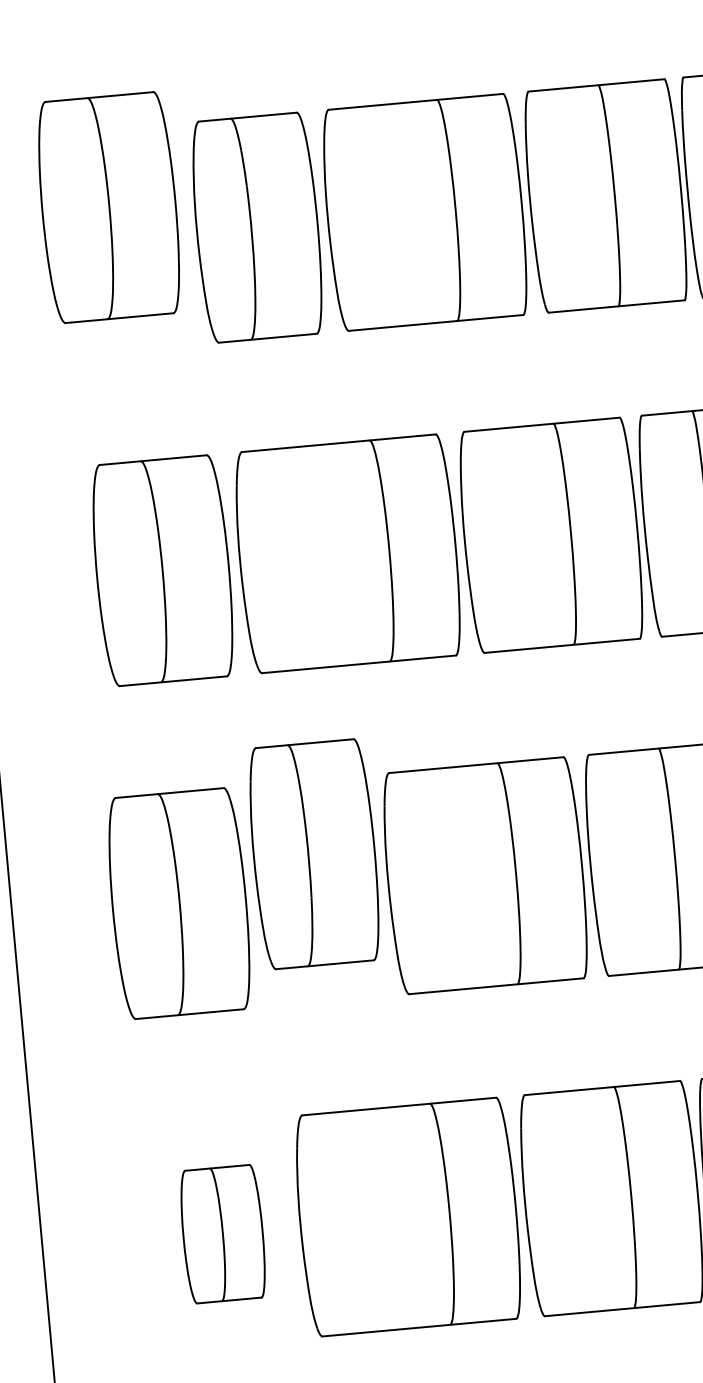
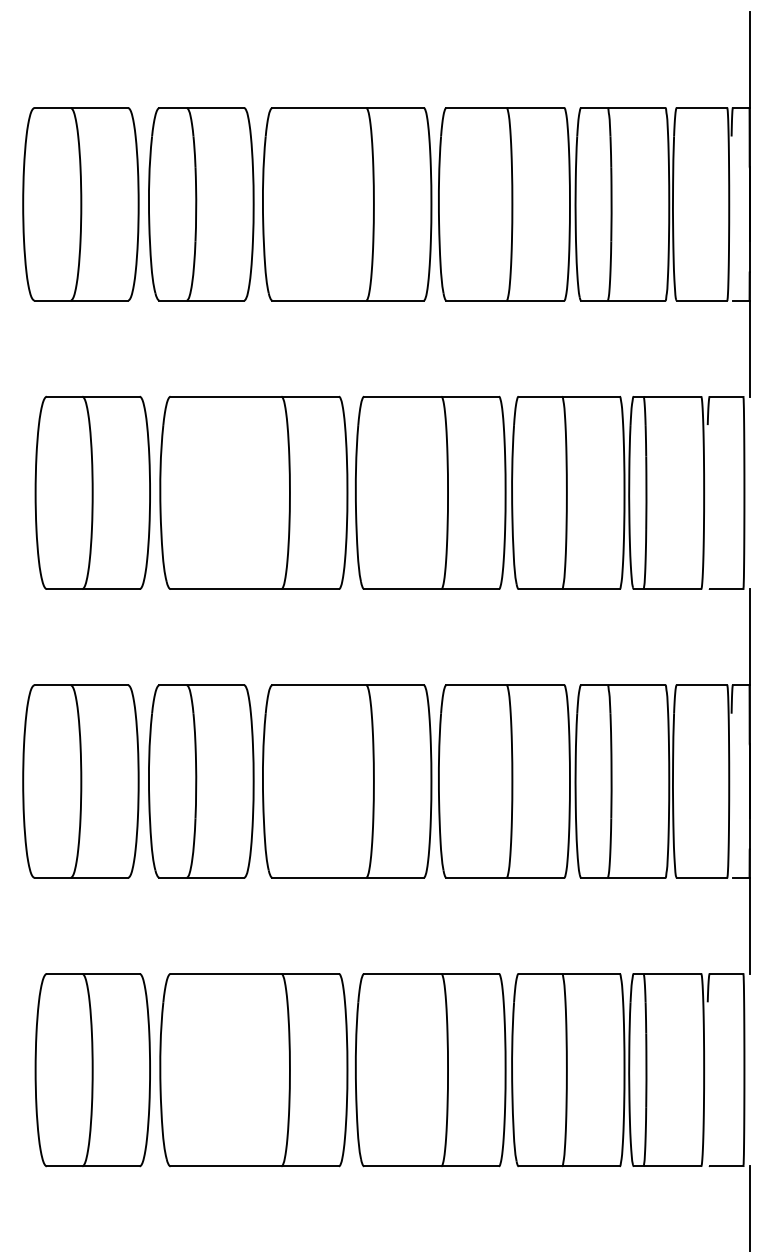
part: (108, 207) -> (80, 204), moved
part: (314, 854) -> (201, 781), moved
part: (222, 1234) -> (92, 1070), size x1.67

